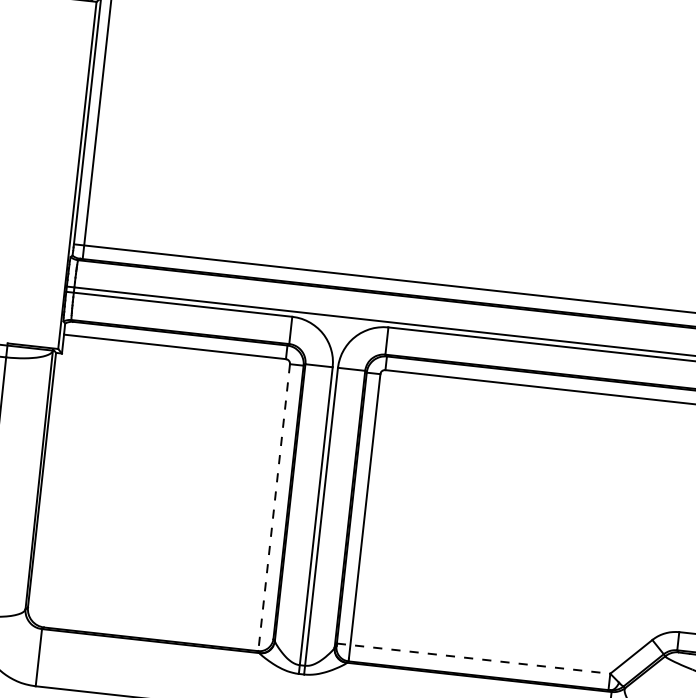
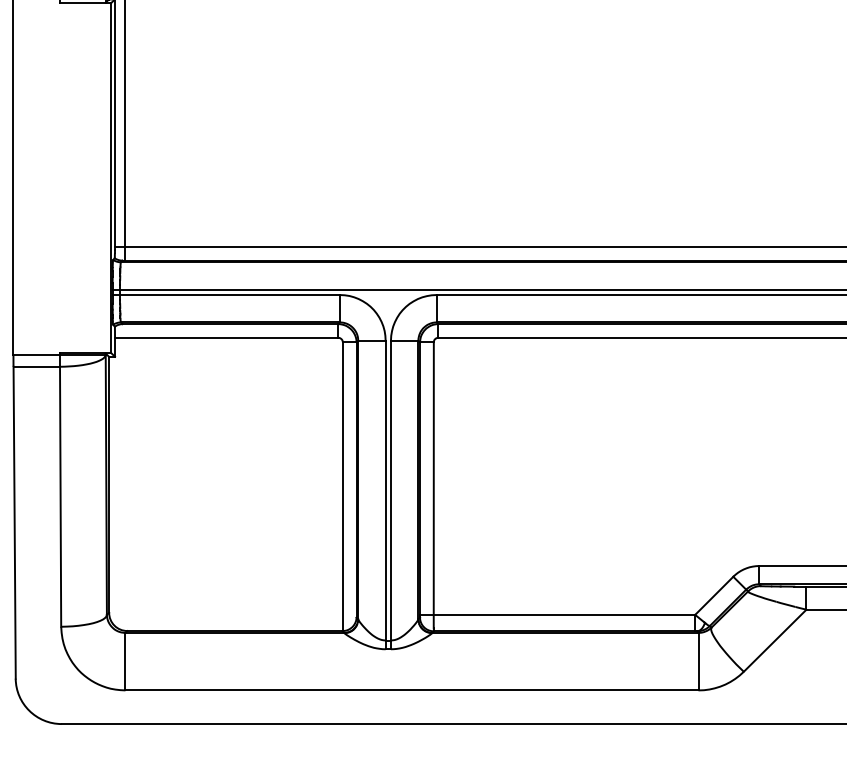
line: (273, 508) -> (342, 487), dashed -> solid
line: (473, 658) -> (557, 614), dashed -> solid

